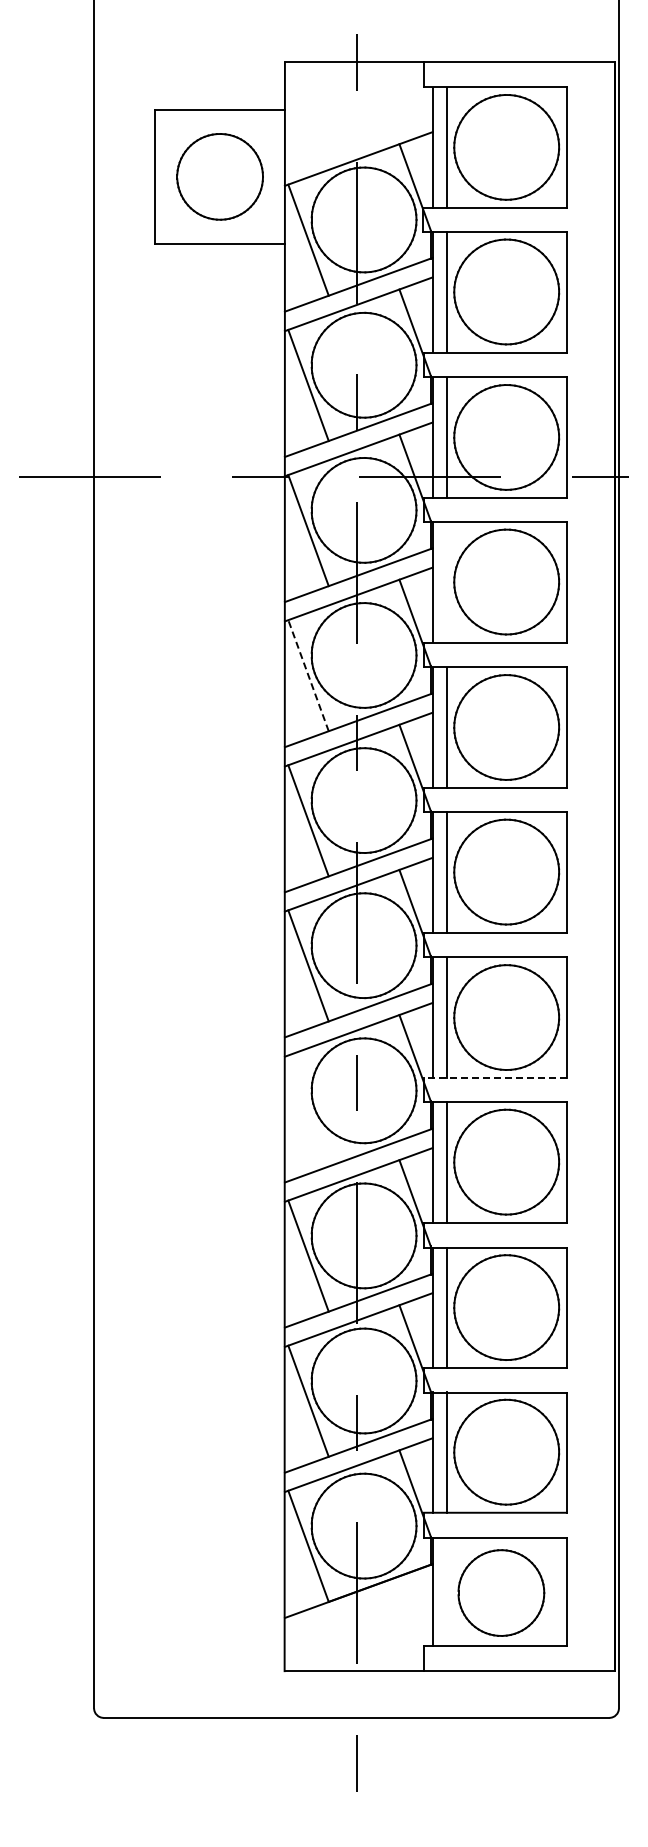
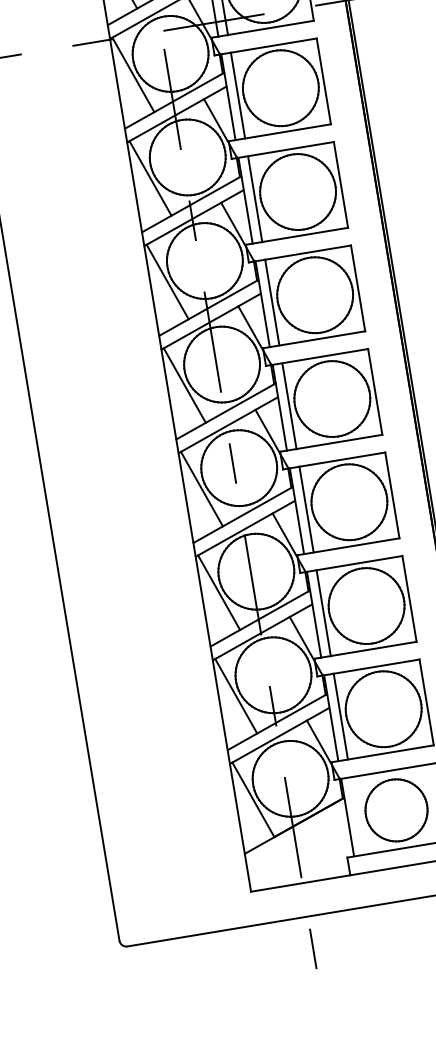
line: (446, 582) -> (237, 95), added
line: (308, 675) -> (150, 178), dashed -> solid
line: (495, 1077) -> (331, 443), dashed -> solid
line: (308, 1110) -> (201, 488), added

